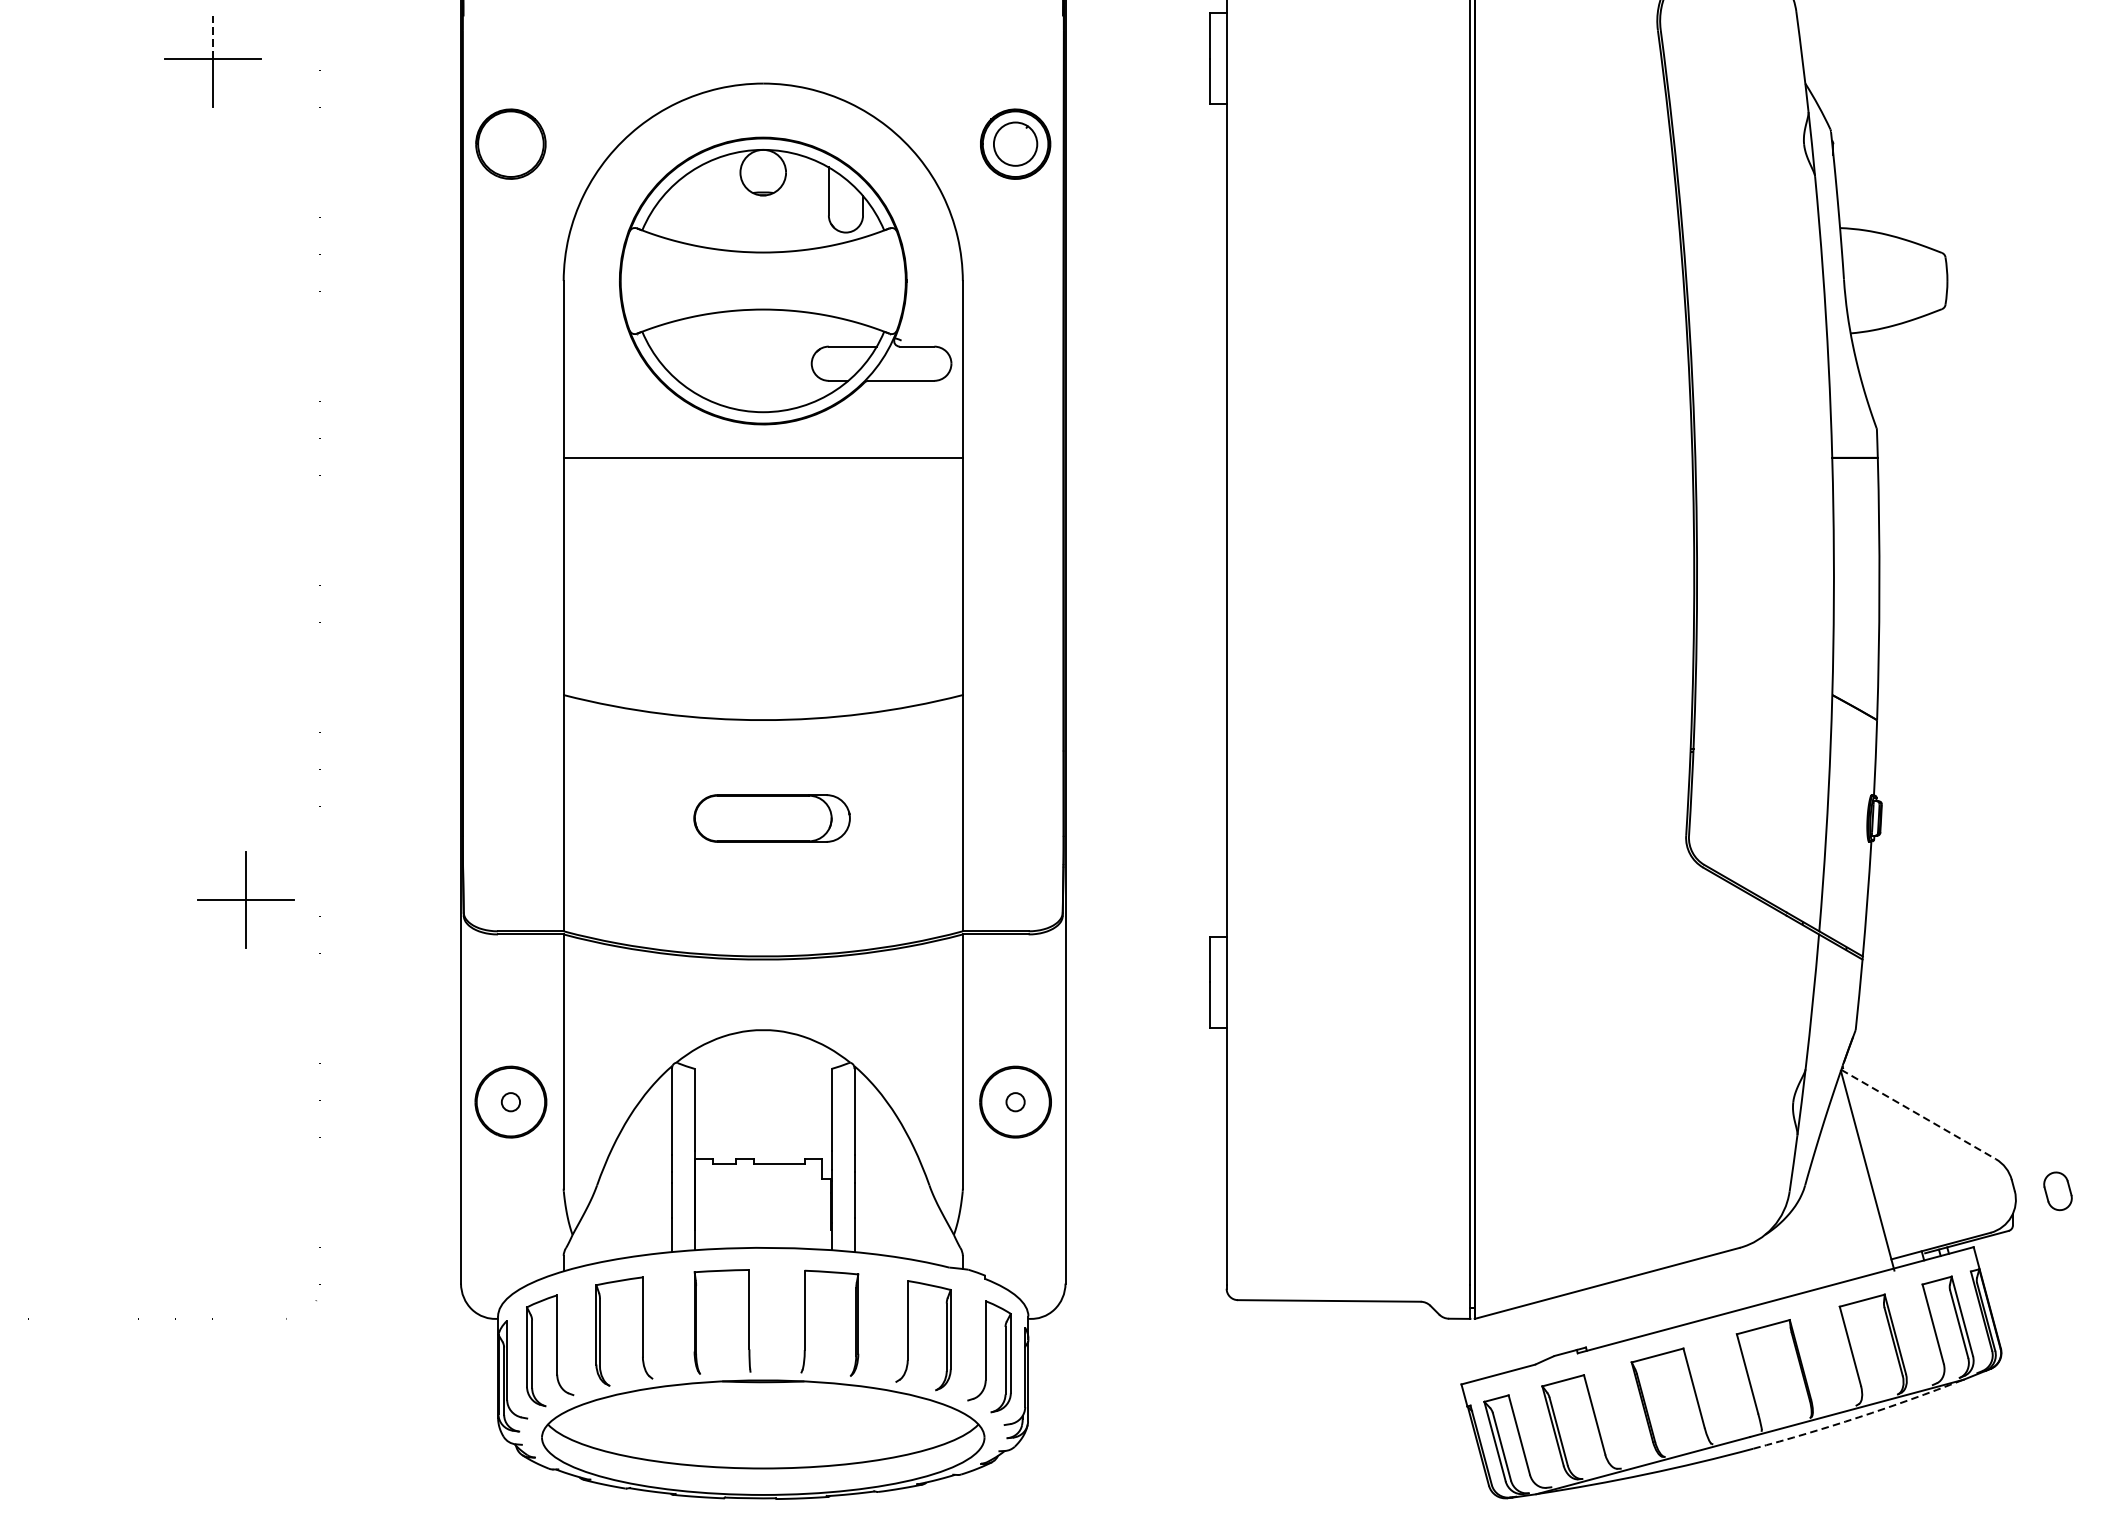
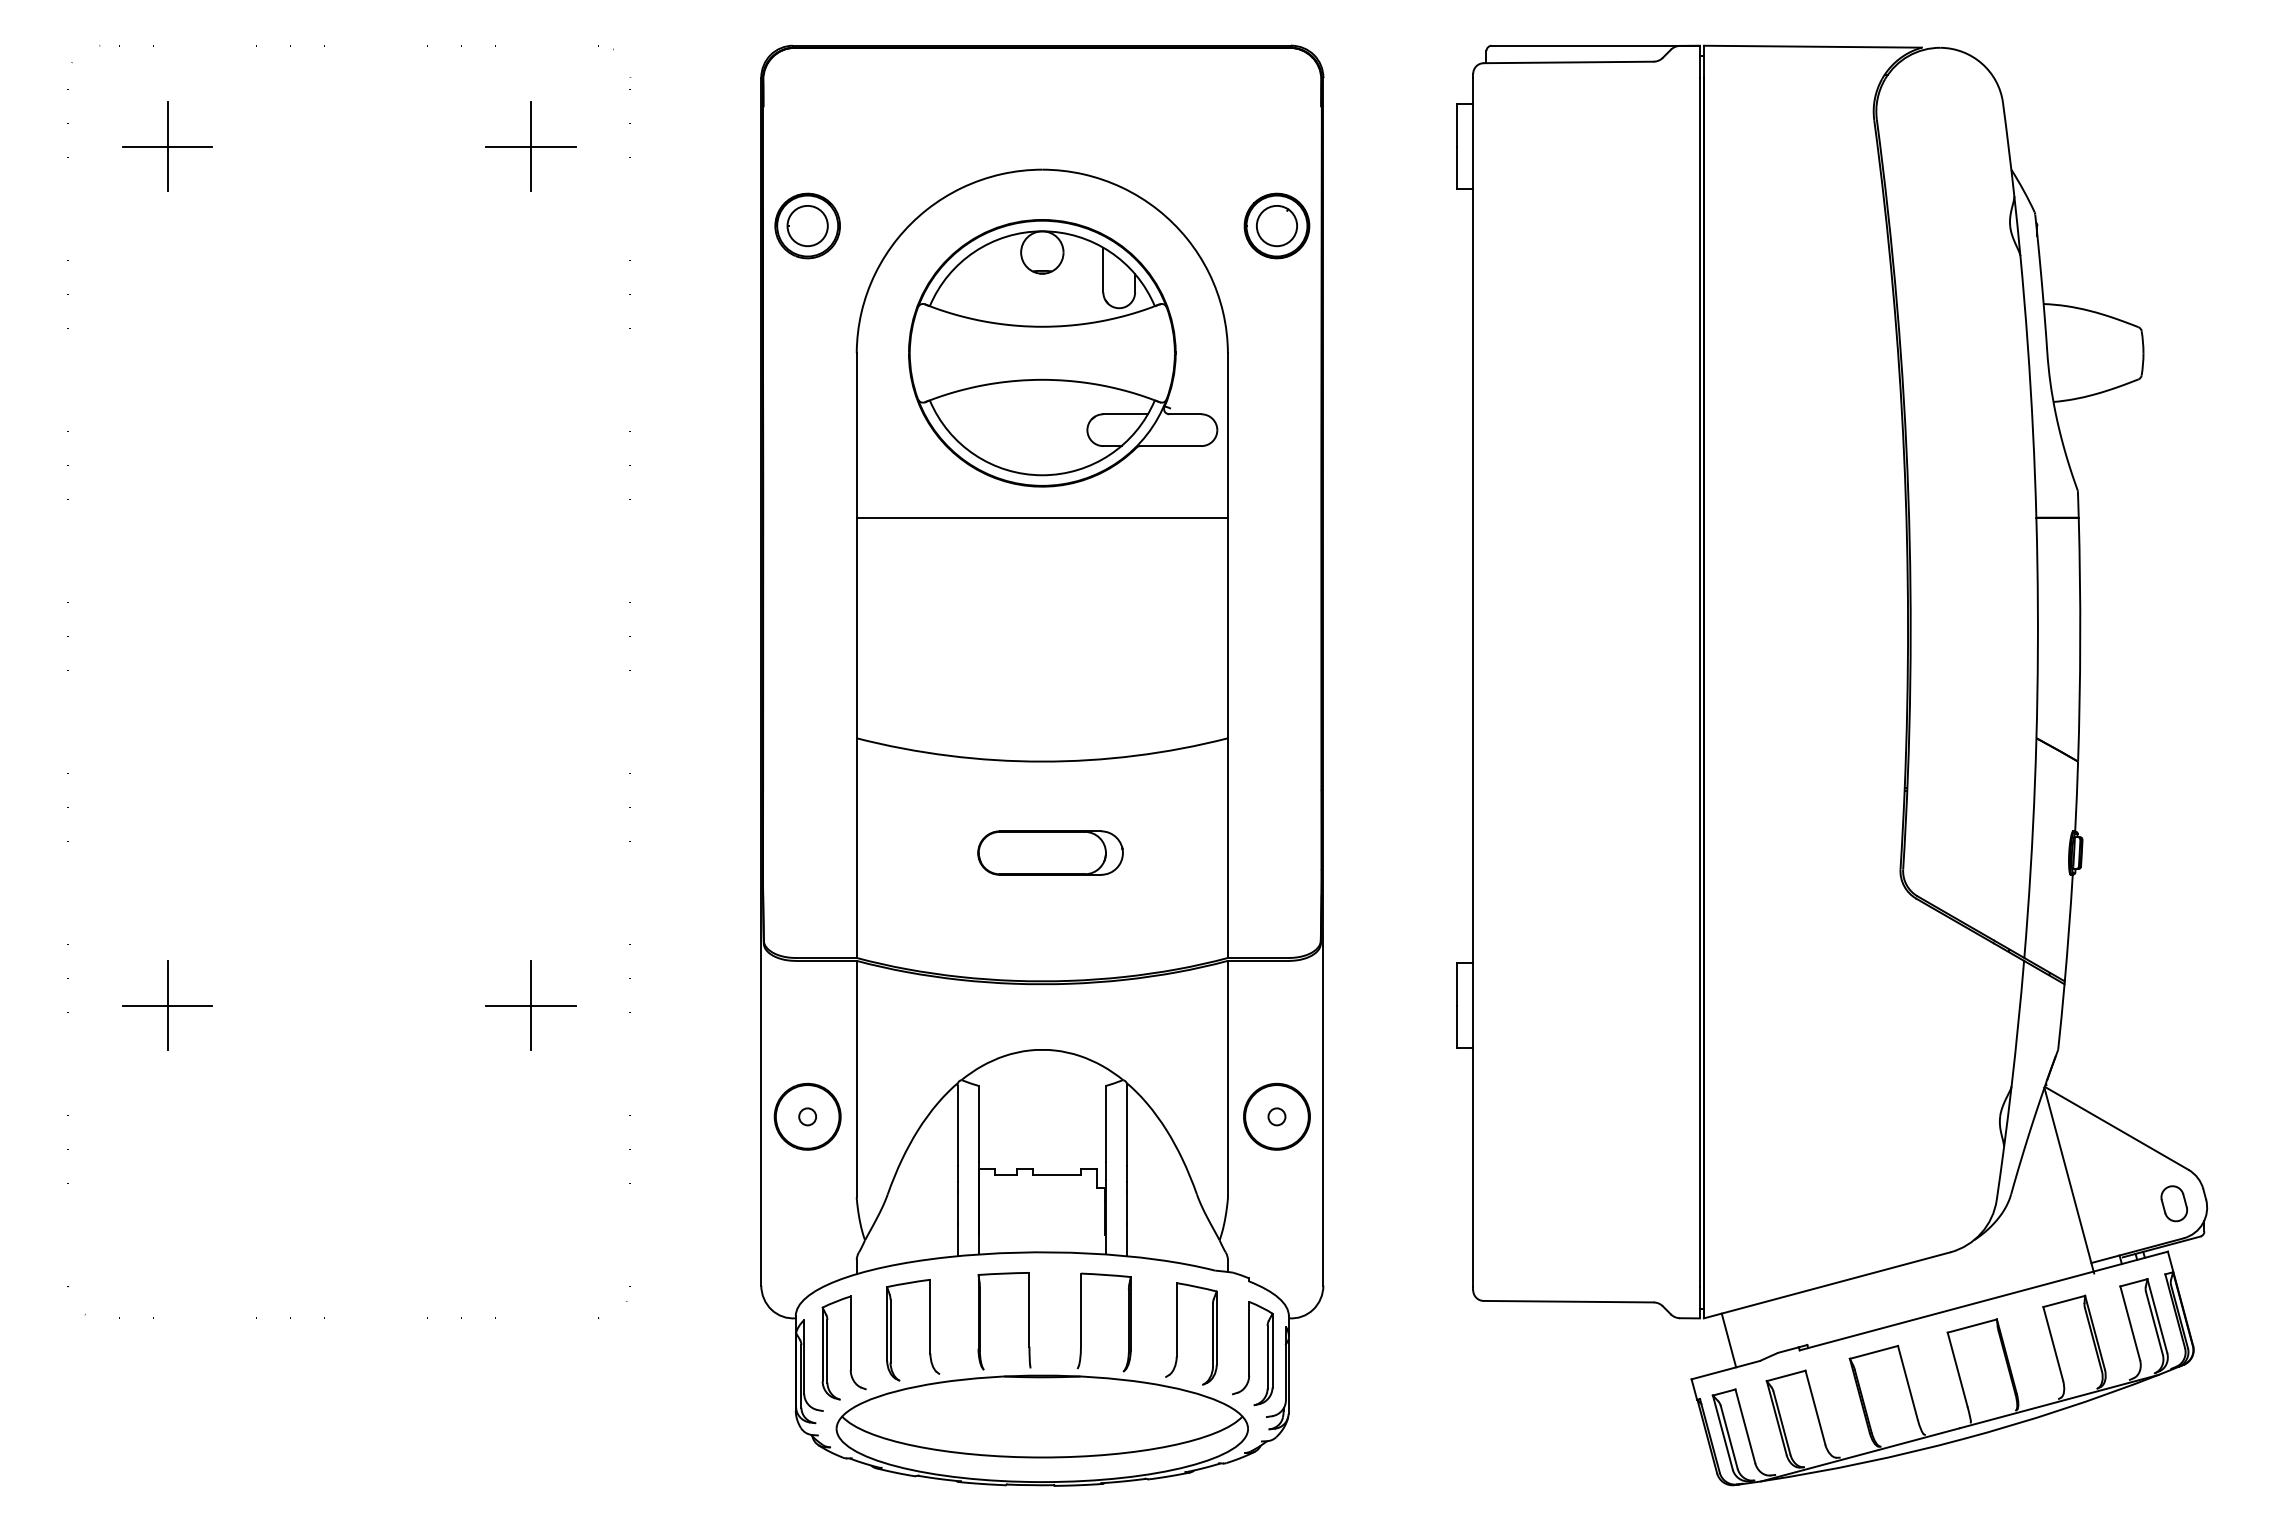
line: (213, 33) -> (531, 123), dashed -> solid
part: (510, 144) -> (807, 226), added
part: (245, 899) -> (530, 1005), moved
line: (1918, 1114) -> (2116, 1128), dashed -> solid
part: (2058, 1191) -> (2174, 1203), moved
line: (1501, 1342) -> (1728, 1340), added
arc: (1859, 1416) -> (2061, 1409), dashed -> solid

